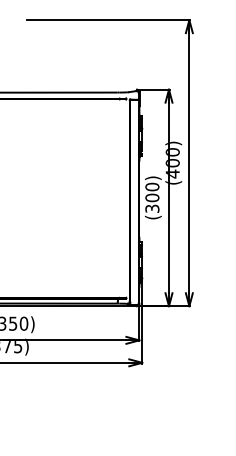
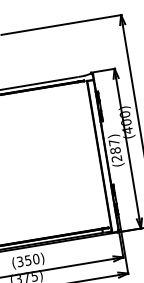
text: (152, 197) -> (115, 150), (300) -> (287)

